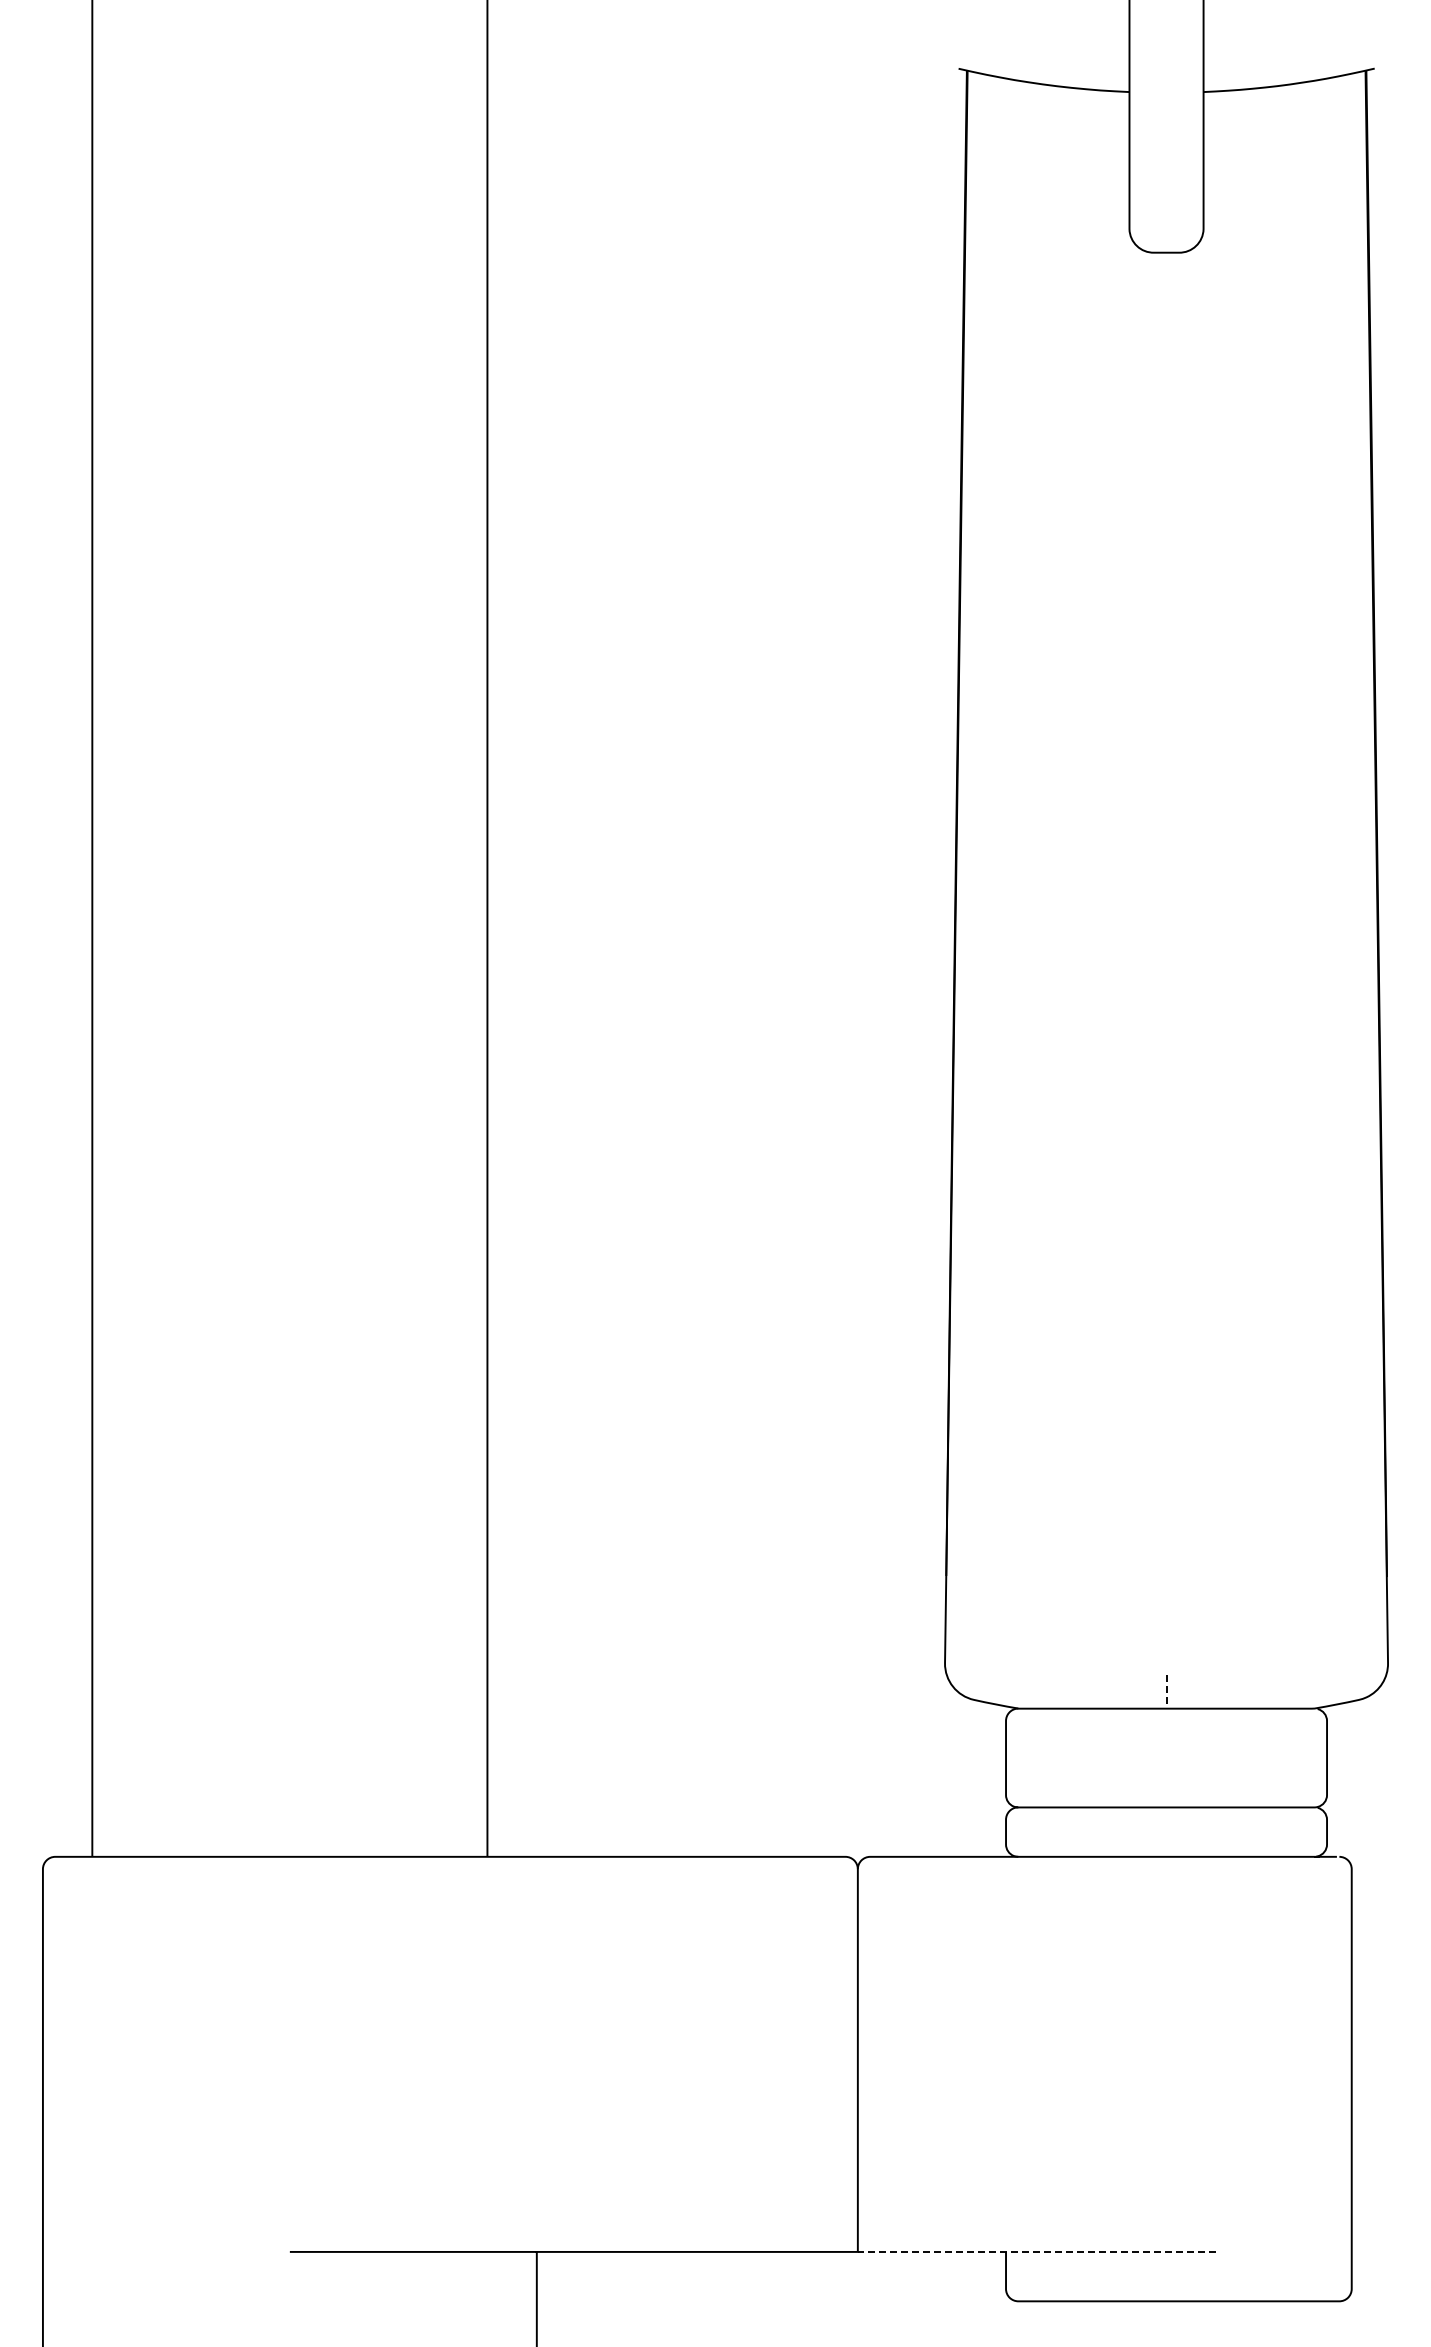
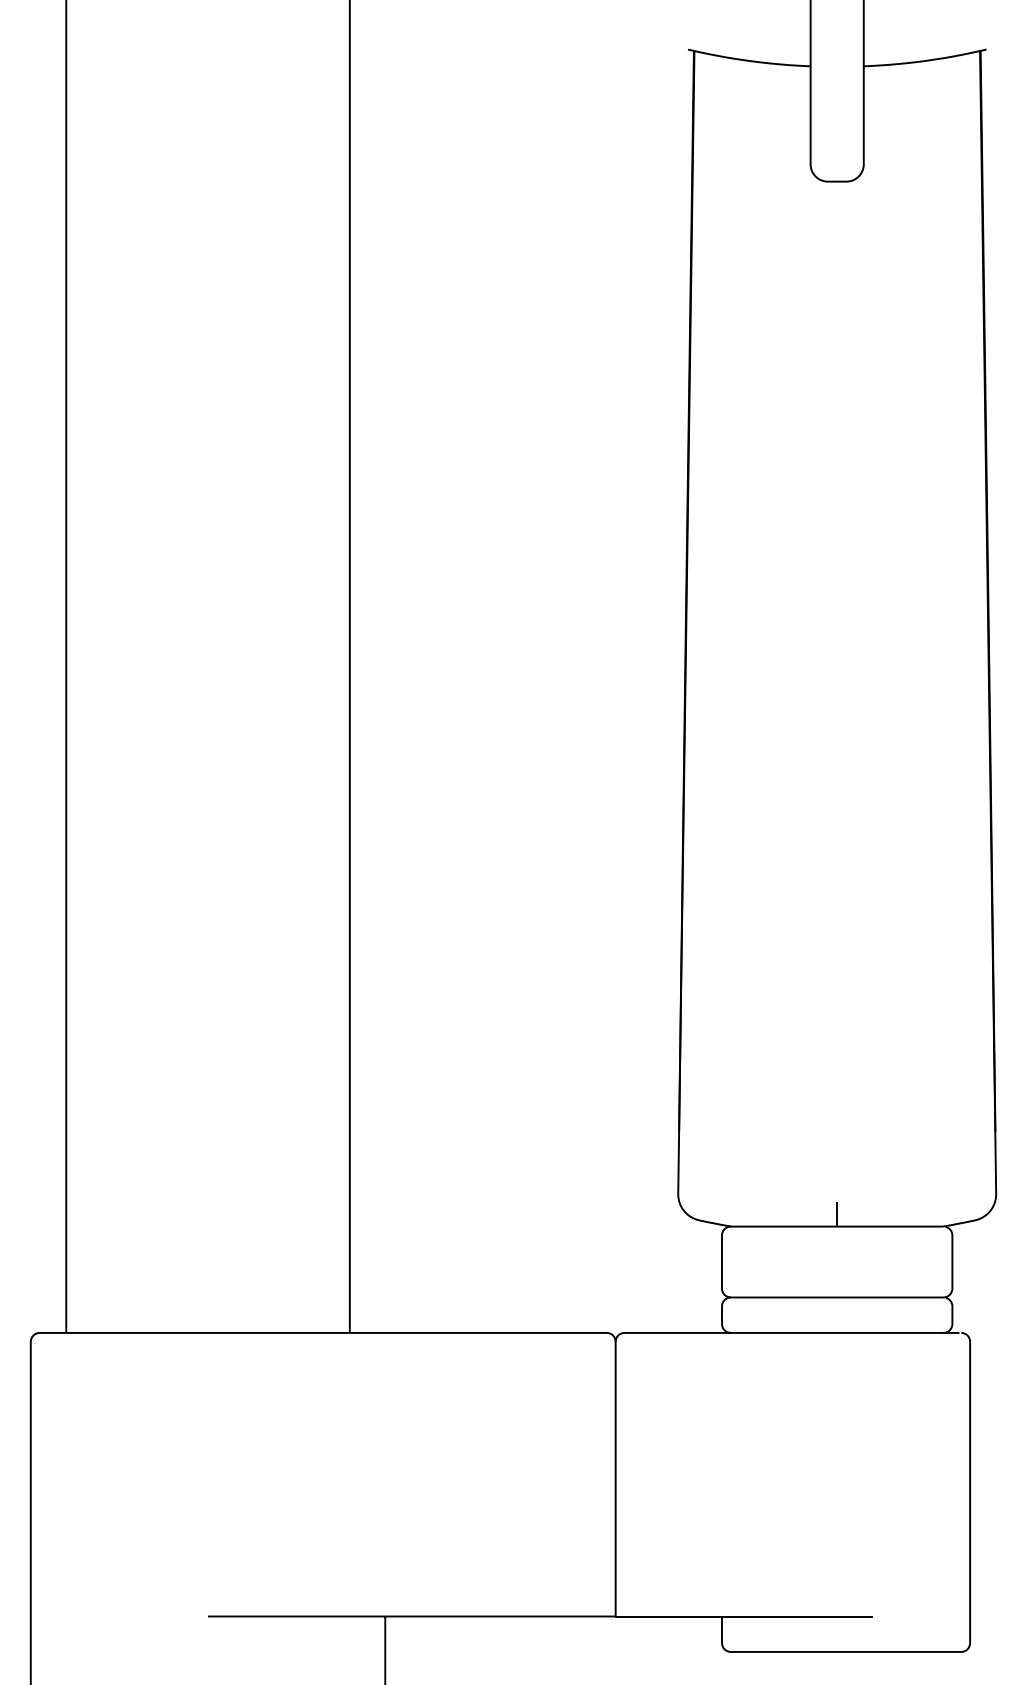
line: (1166, 1692) -> (837, 1214), dashed -> solid
line: (1036, 2251) -> (743, 1616), dashed -> solid

